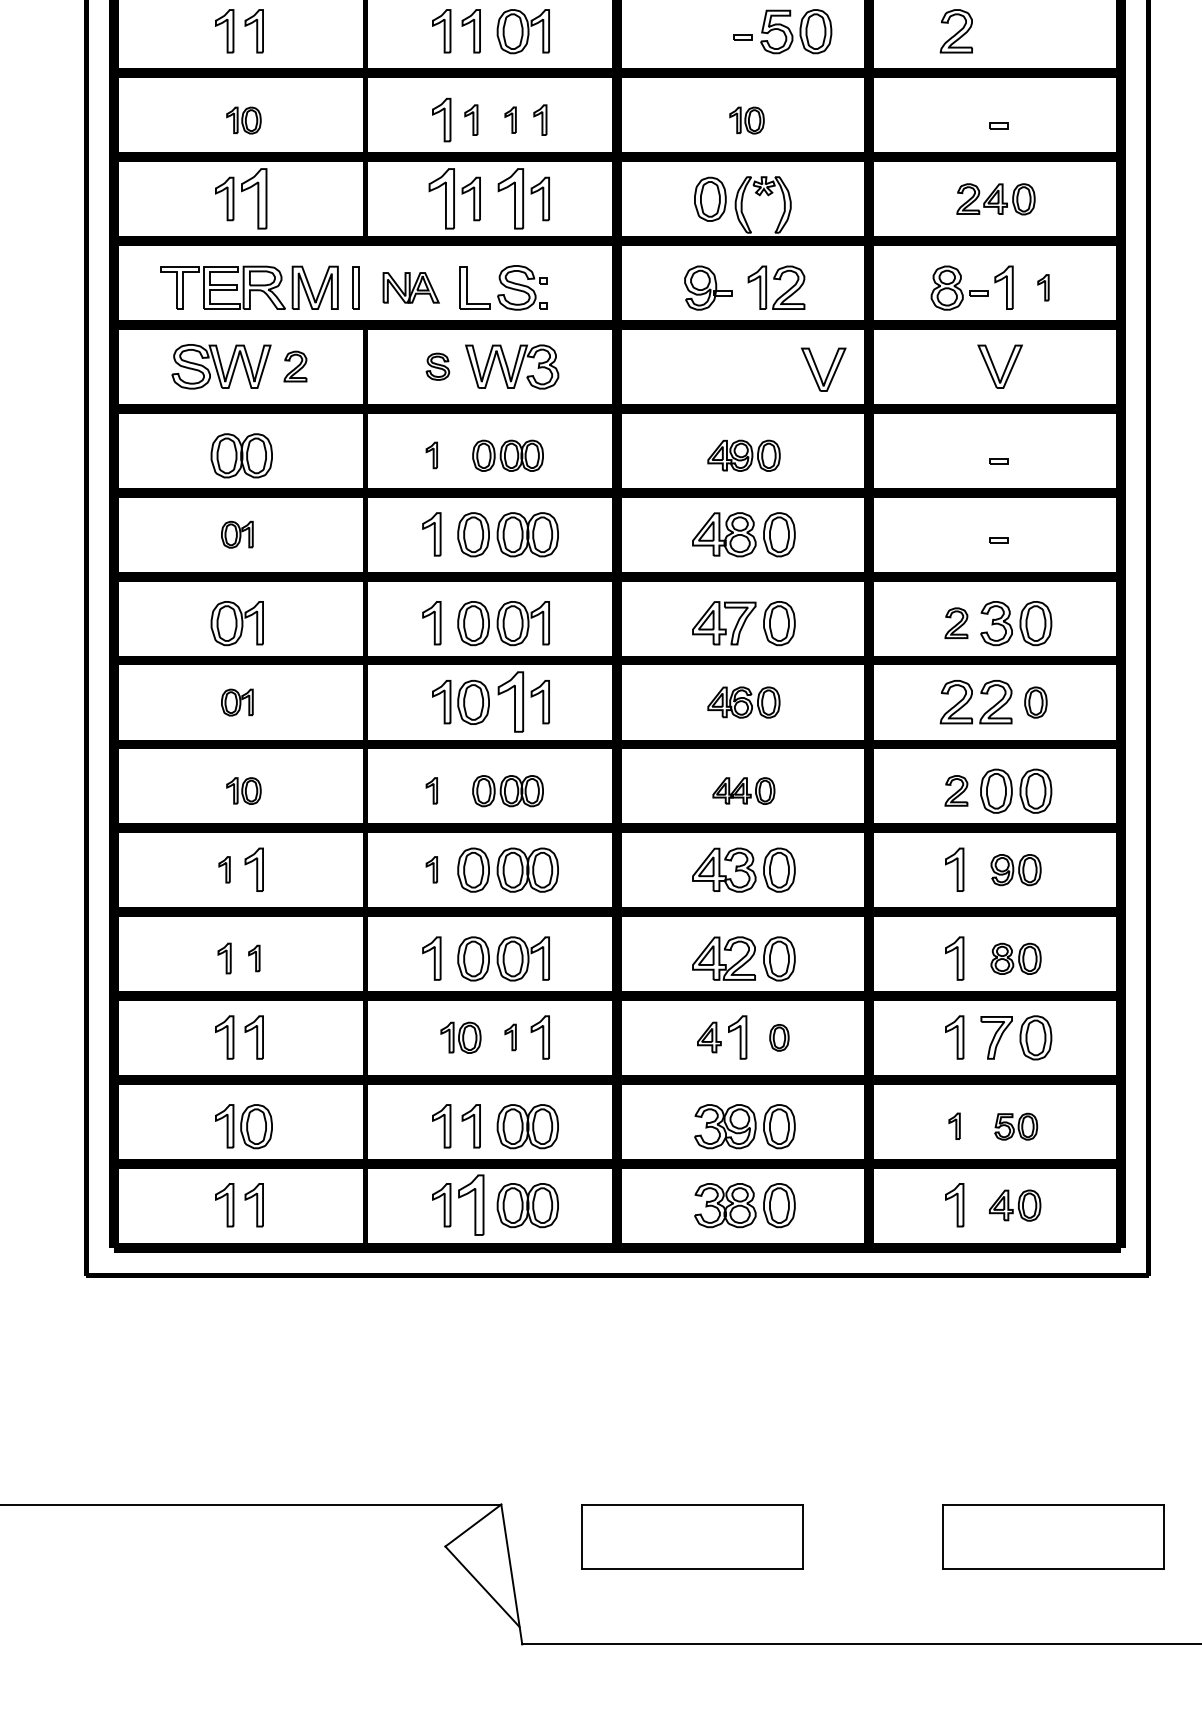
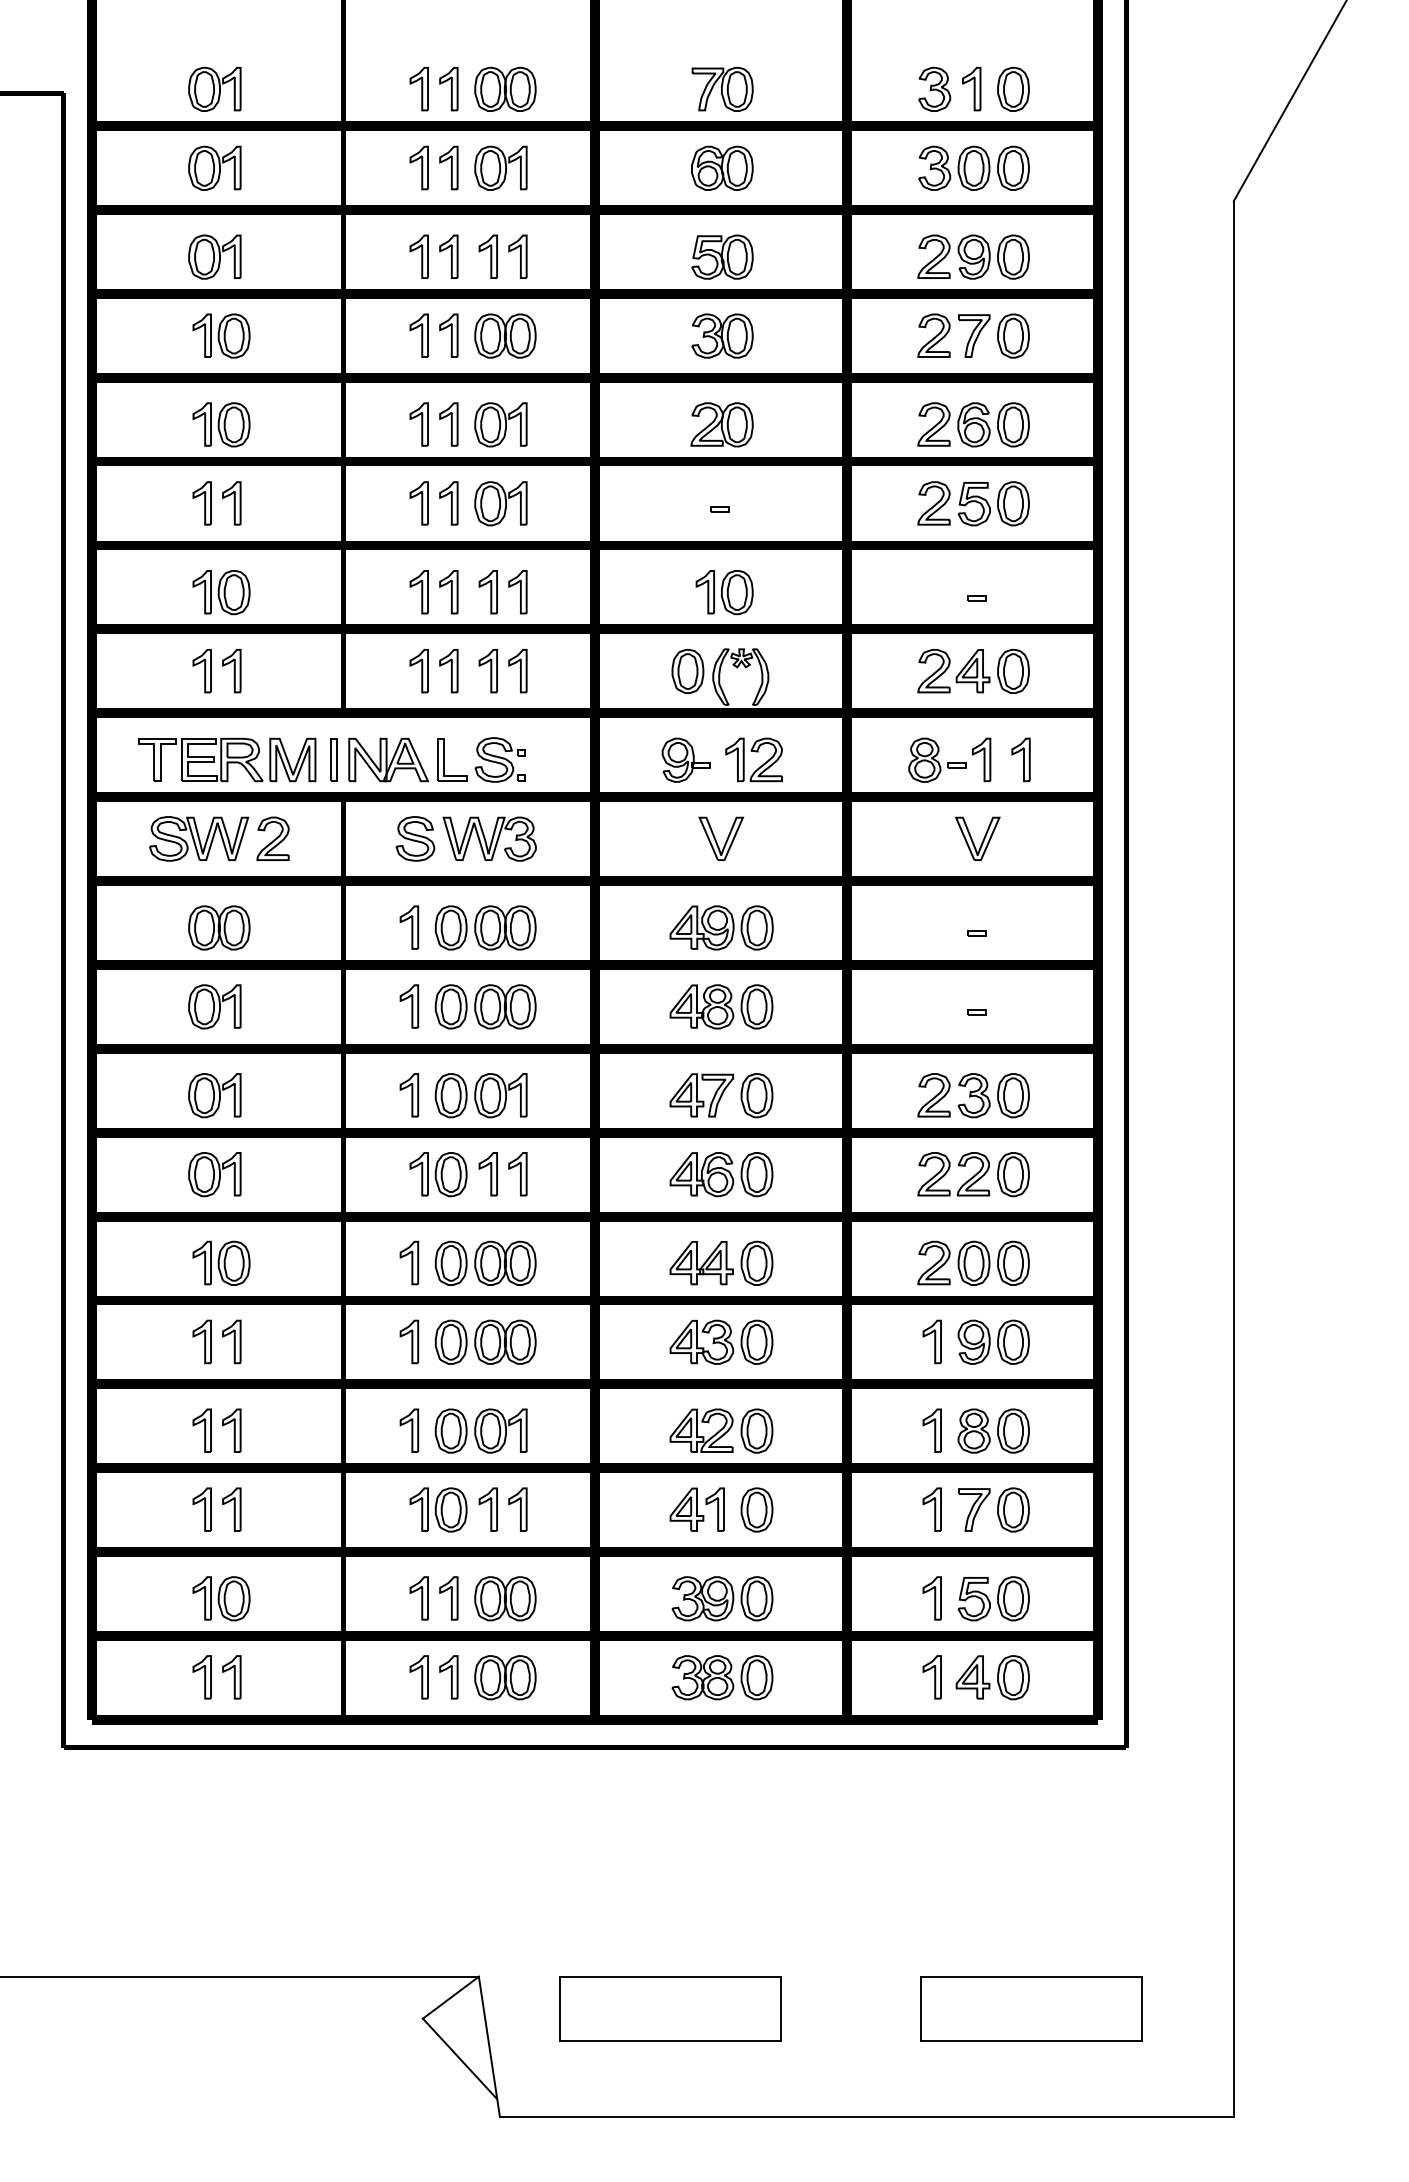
part: (795, 31) -> (993, 503), moved
part: (243, 120) -> (221, 592), size x1.67
part: (470, 120) -> (448, 592), size x1.43
part: (509, 120) -> (487, 592), size x1.67
part: (539, 120) -> (517, 592), size x1.43
part: (746, 120) -> (724, 592), size x1.67
part: (253, 199) -> (231, 671), size x0.71
part: (440, 199) -> (418, 671), size x0.71
part: (509, 199) -> (487, 671), size x0.71
part: (995, 199) -> (973, 671), size x1.43
part: (410, 287) -> (388, 759), size x1.43
part: (1042, 287) -> (1020, 759), size x1.67
part: (294, 366) -> (272, 838), size x1.43
part: (437, 366) -> (415, 838), size x1.67
part: (823, 369) -> (721, 838), moved
part: (431, 455) -> (409, 927), size x1.67
part: (507, 455) -> (485, 927), size x1.43
part: (743, 455) -> (721, 927), size x1.43
part: (236, 534) -> (214, 1006), size x1.67
part: (955, 623) -> (933, 1095), size x1.43
part: (236, 702) -> (214, 1174), size x1.67
part: (509, 702) -> (487, 1174), size x0.71
part: (743, 702) -> (721, 1174), size x1.43
part: (1035, 702) -> (1013, 1174), size x1.43
part: (243, 790) -> (221, 1262), size x1.67
part: (431, 790) -> (409, 1262), size x1.67
part: (507, 790) -> (485, 1262), size x1.43
part: (743, 790) -> (721, 1262), size x1.67
part: (955, 790) -> (933, 1262), size x1.43
part: (223, 869) -> (201, 1341), size x1.67
part: (431, 869) -> (409, 1341), size x1.67
part: (1015, 869) -> (993, 1341), size x1.43
part: (223, 958) -> (201, 1430), size x1.43
part: (253, 958) -> (231, 1430), size x1.67
part: (1015, 958) -> (993, 1430), size x1.43
part: (460, 1037) -> (438, 1509), size x1.43
part: (509, 1037) -> (487, 1509), size x1.67
part: (708, 1037) -> (686, 1509), size x1.43
part: (778, 1037) -> (756, 1509), size x1.67
part: (953, 1126) -> (931, 1598), size x1.67
part: (1015, 1126) -> (993, 1598), size x1.67
part: (470, 1205) -> (448, 1677), size x0.71
part: (1014, 1205) -> (992, 1677), size x1.43

